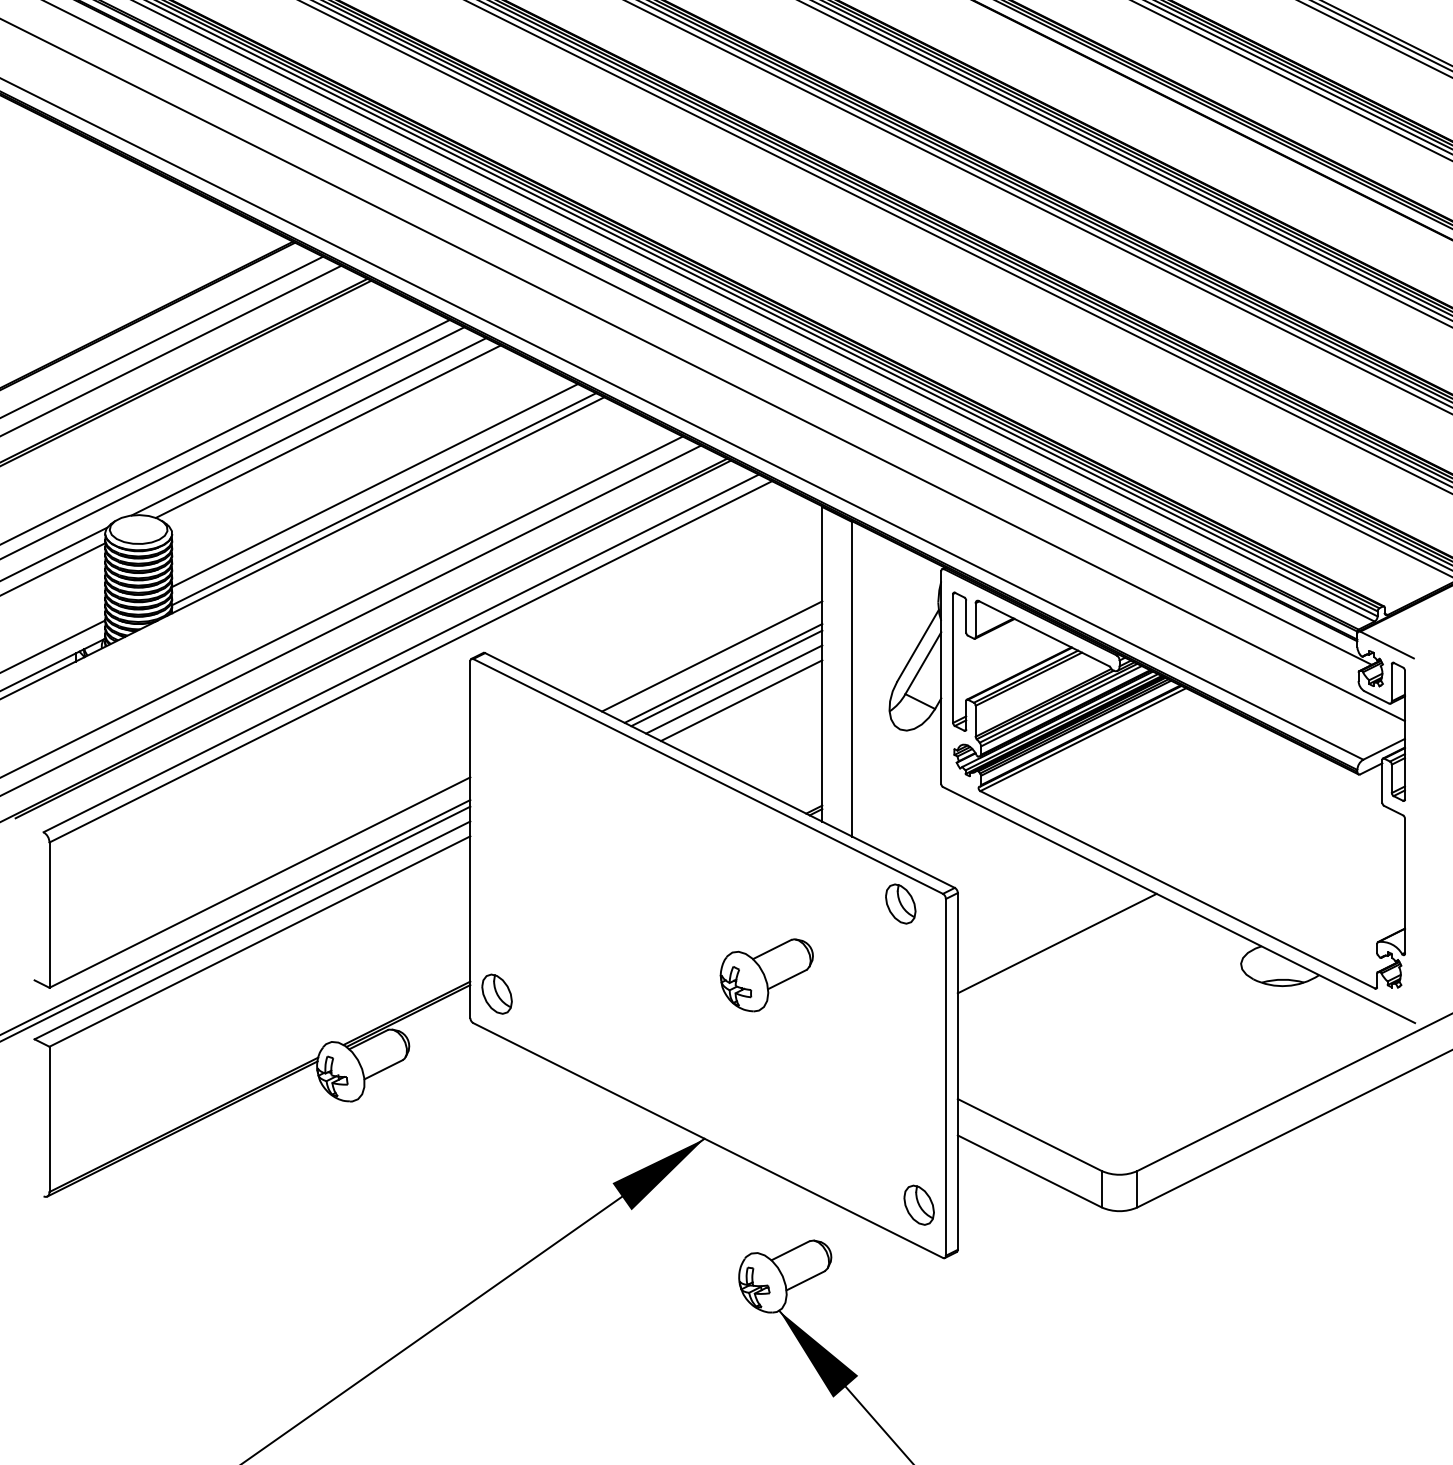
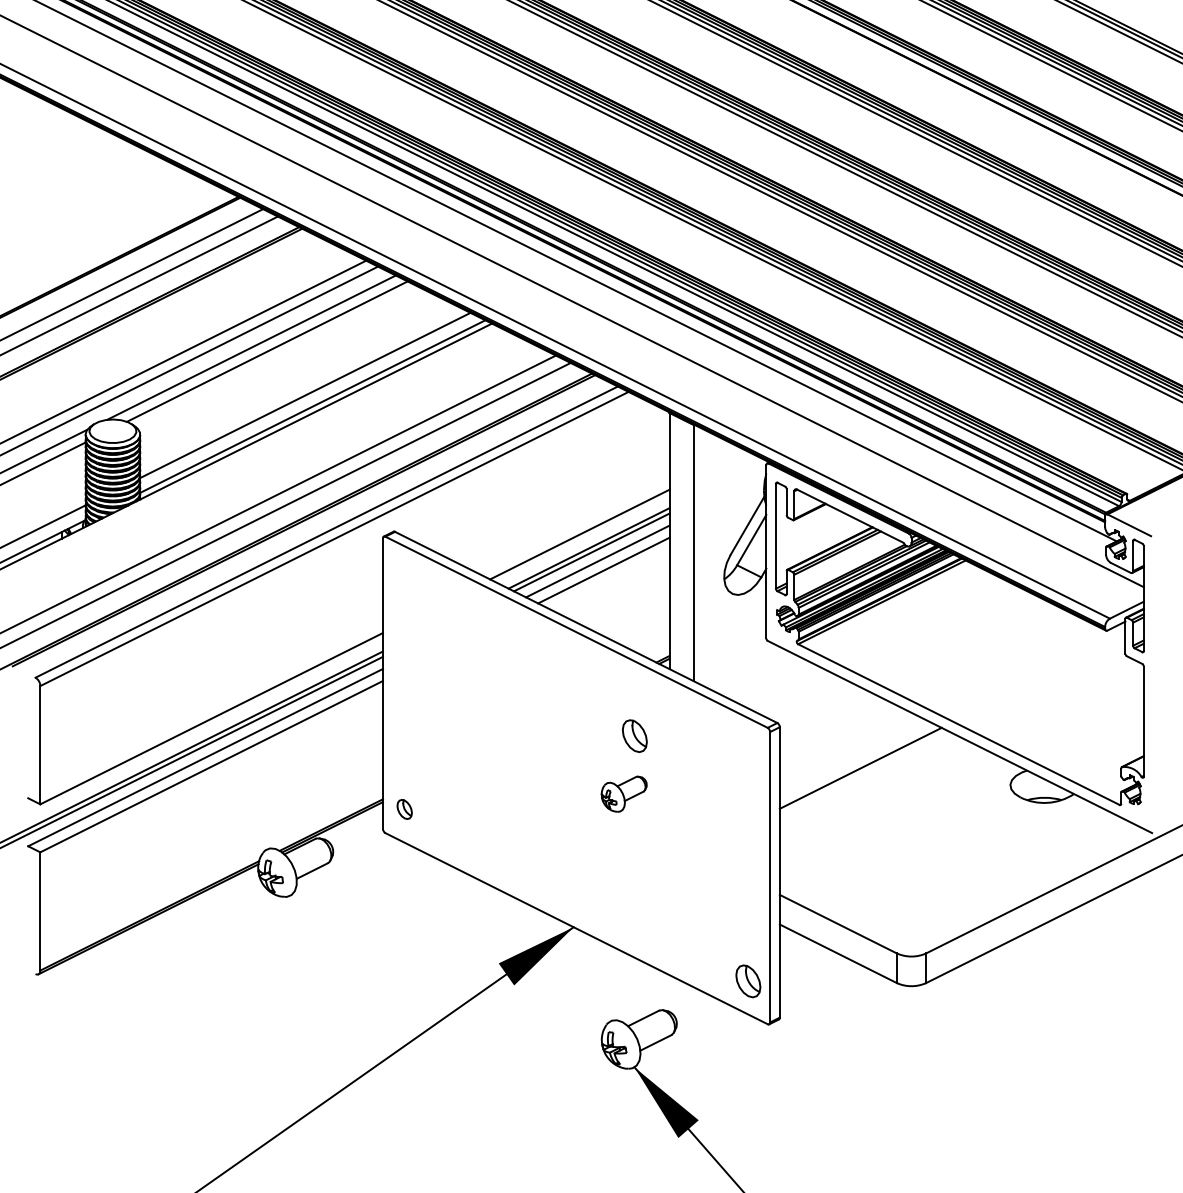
part: (900, 903) -> (634, 735), moved
part: (766, 975) -> (624, 794), size x0.6
part: (496, 993) -> (404, 808), size x0.6

